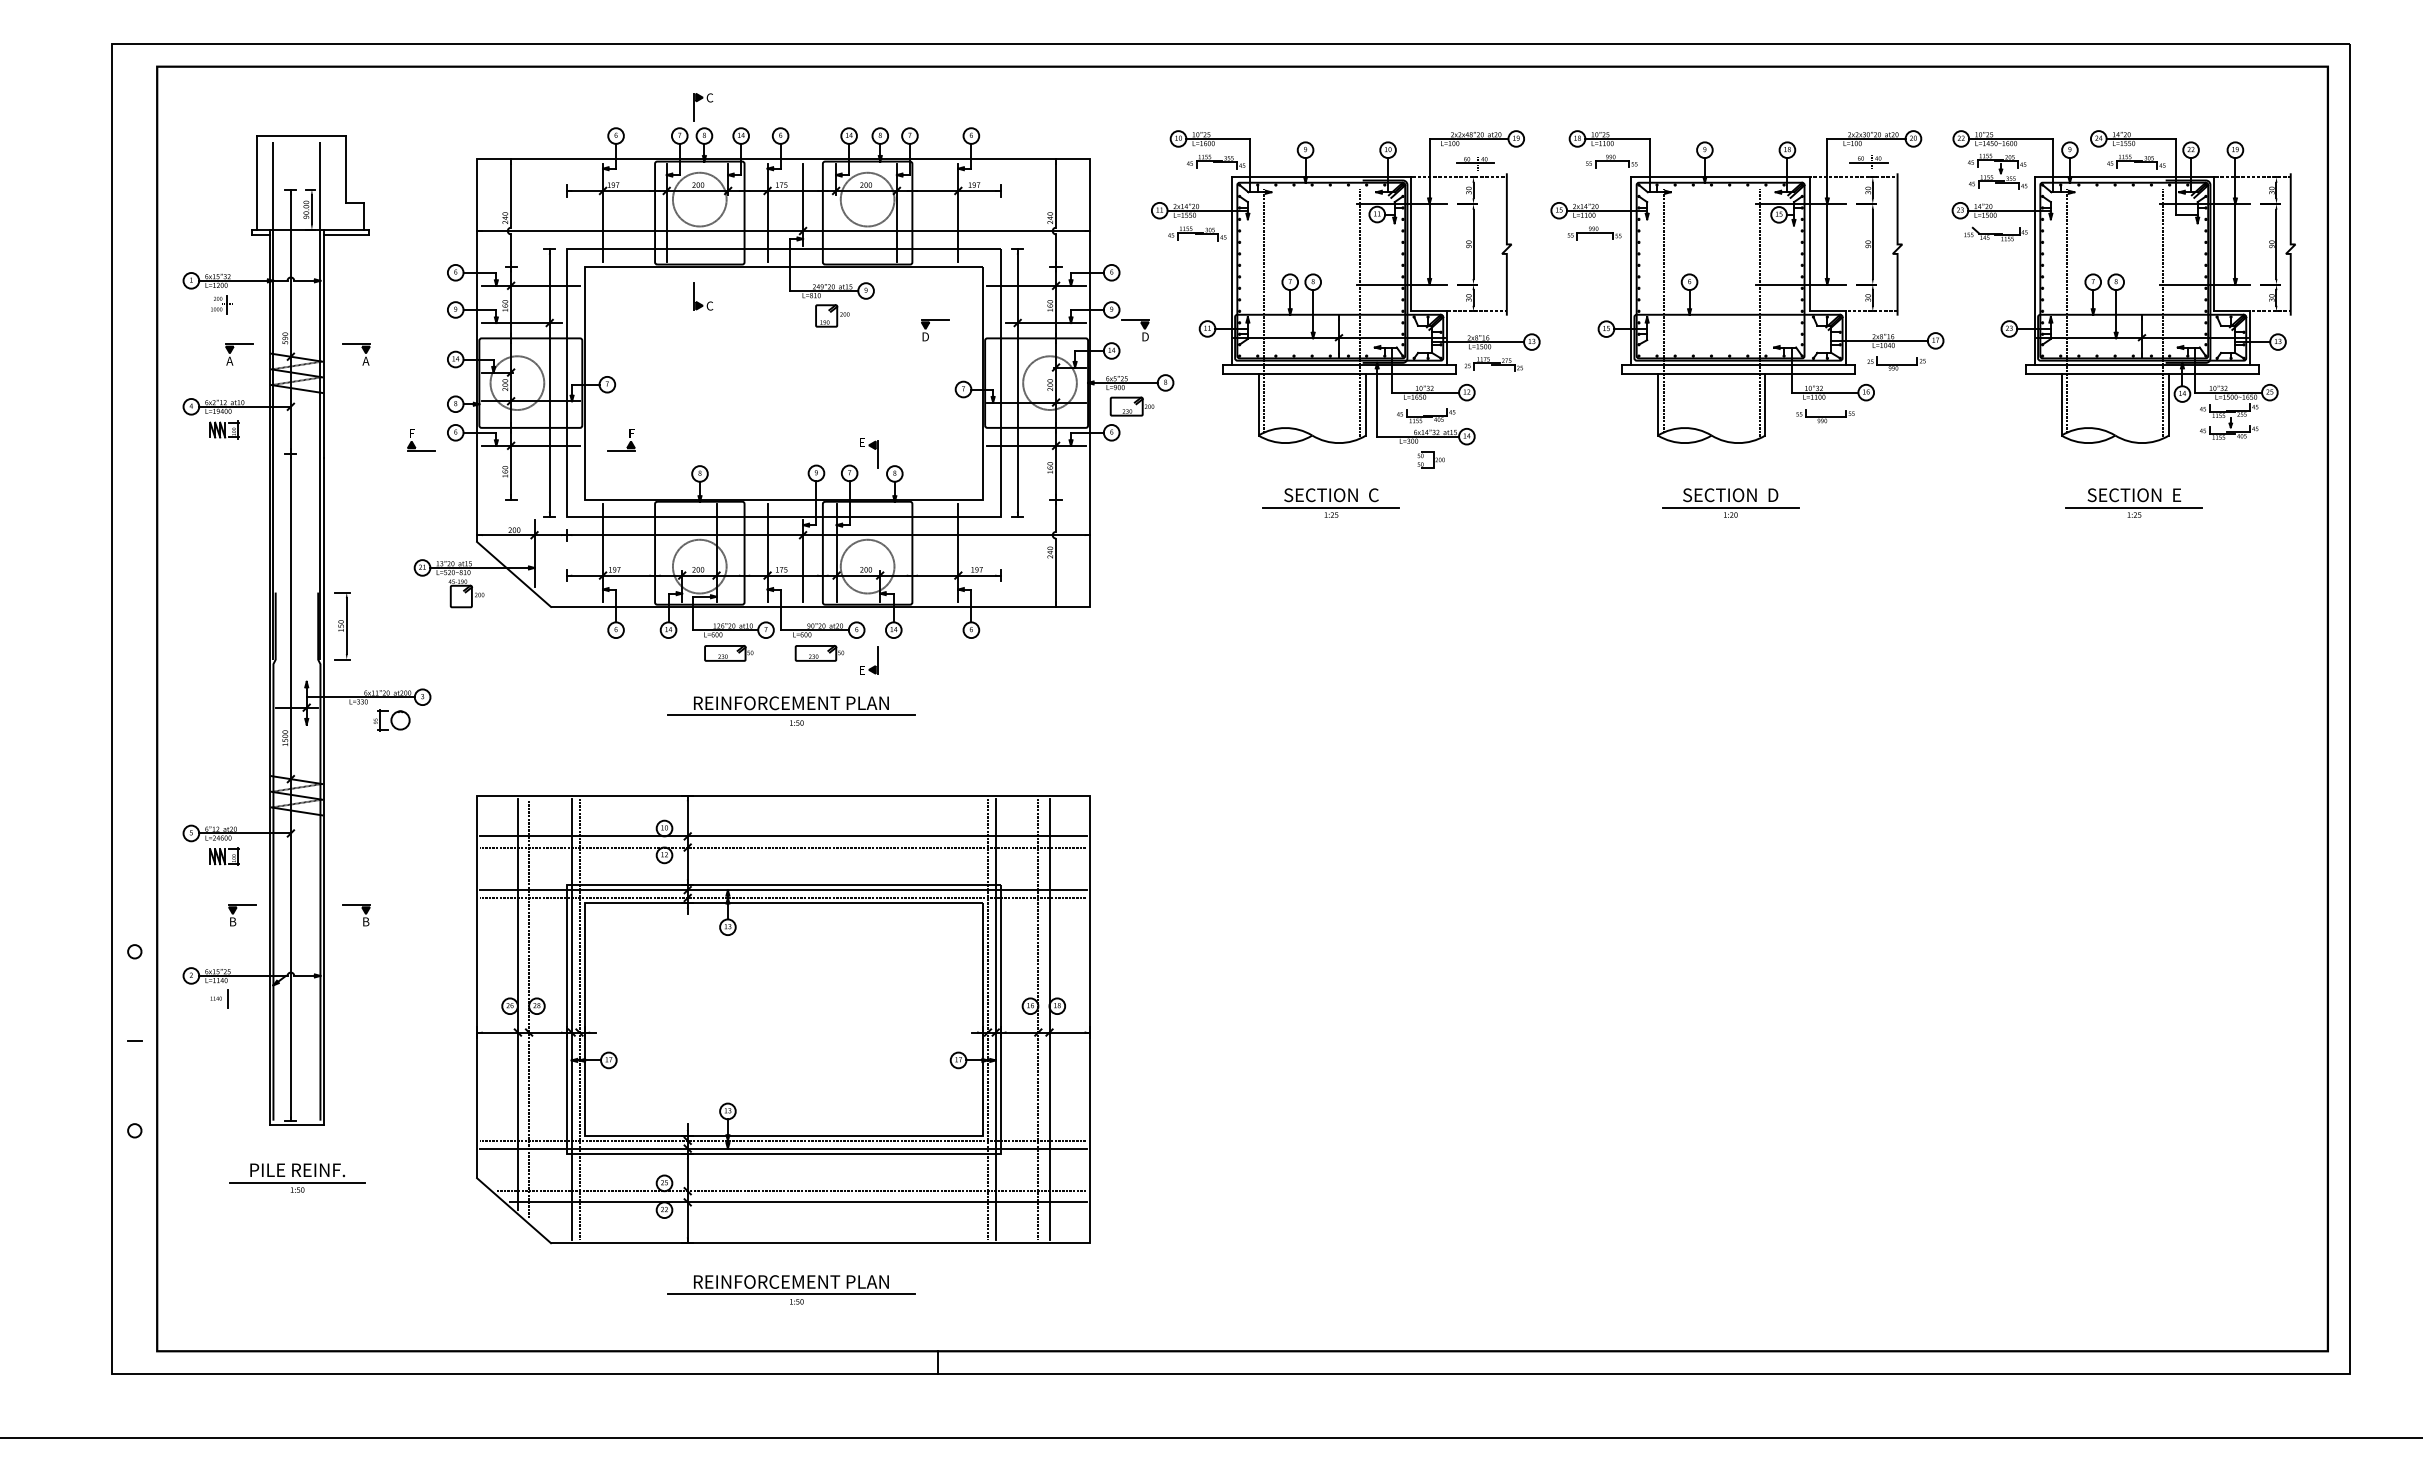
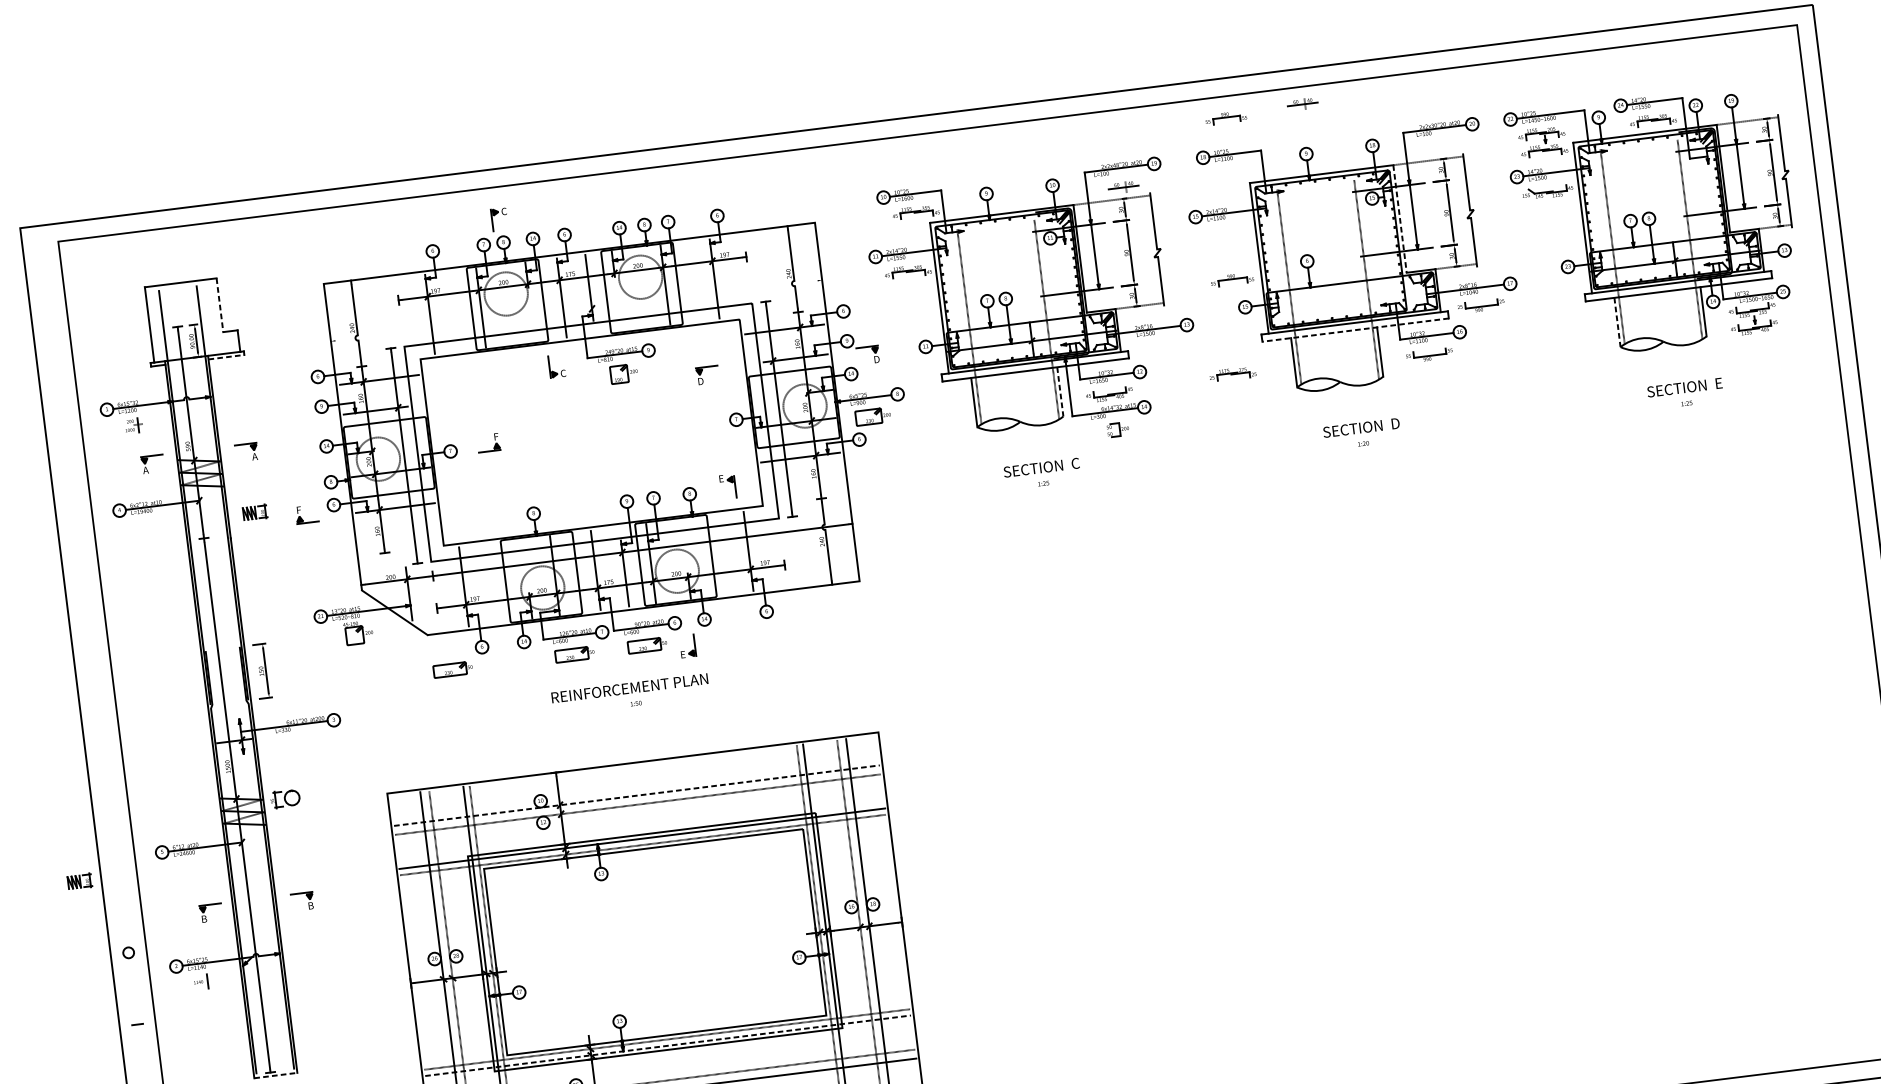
part: (1611, 161) -> (1225, 118), moved
part: (1868, 161) -> (1302, 103), moved
line: (346, 169) -> (220, 305), solid -> dashed
line: (783, 231) -> (576, 311), removed
part: (1594, 233) -> (1232, 279), moved
line: (346, 234) -> (226, 357), solid -> dashed
line: (1810, 244) -> (1400, 219), solid -> dashed
part: (699, 302) -> (554, 371), moved
part: (1493, 364) -> (1232, 374), moved
line: (1738, 374) -> (1355, 330), solid -> dashed
line: (1366, 404) -> (1060, 391), solid -> dashed
line: (2061, 404) -> (1617, 322), solid -> dashed
part: (224, 429) -> (254, 512), moved
part: (628, 443) -> (494, 445), moved
part: (869, 453) -> (728, 486), moved
line: (1331, 507) -> (1042, 477), removed
line: (1730, 507) -> (1362, 437), removed
line: (2134, 507) -> (1686, 397), removed
part: (576, 653) -> (452, 669), added
line: (791, 714) -> (631, 697), removed
part: (391, 720) -> (284, 798), moved
line: (784, 836) -> (637, 795), solid -> dashed
part: (224, 856) -> (79, 881), moved
line: (296, 1125) -> (275, 1075), solid -> dashed
line: (784, 1148) -> (668, 1045), solid -> dashed

